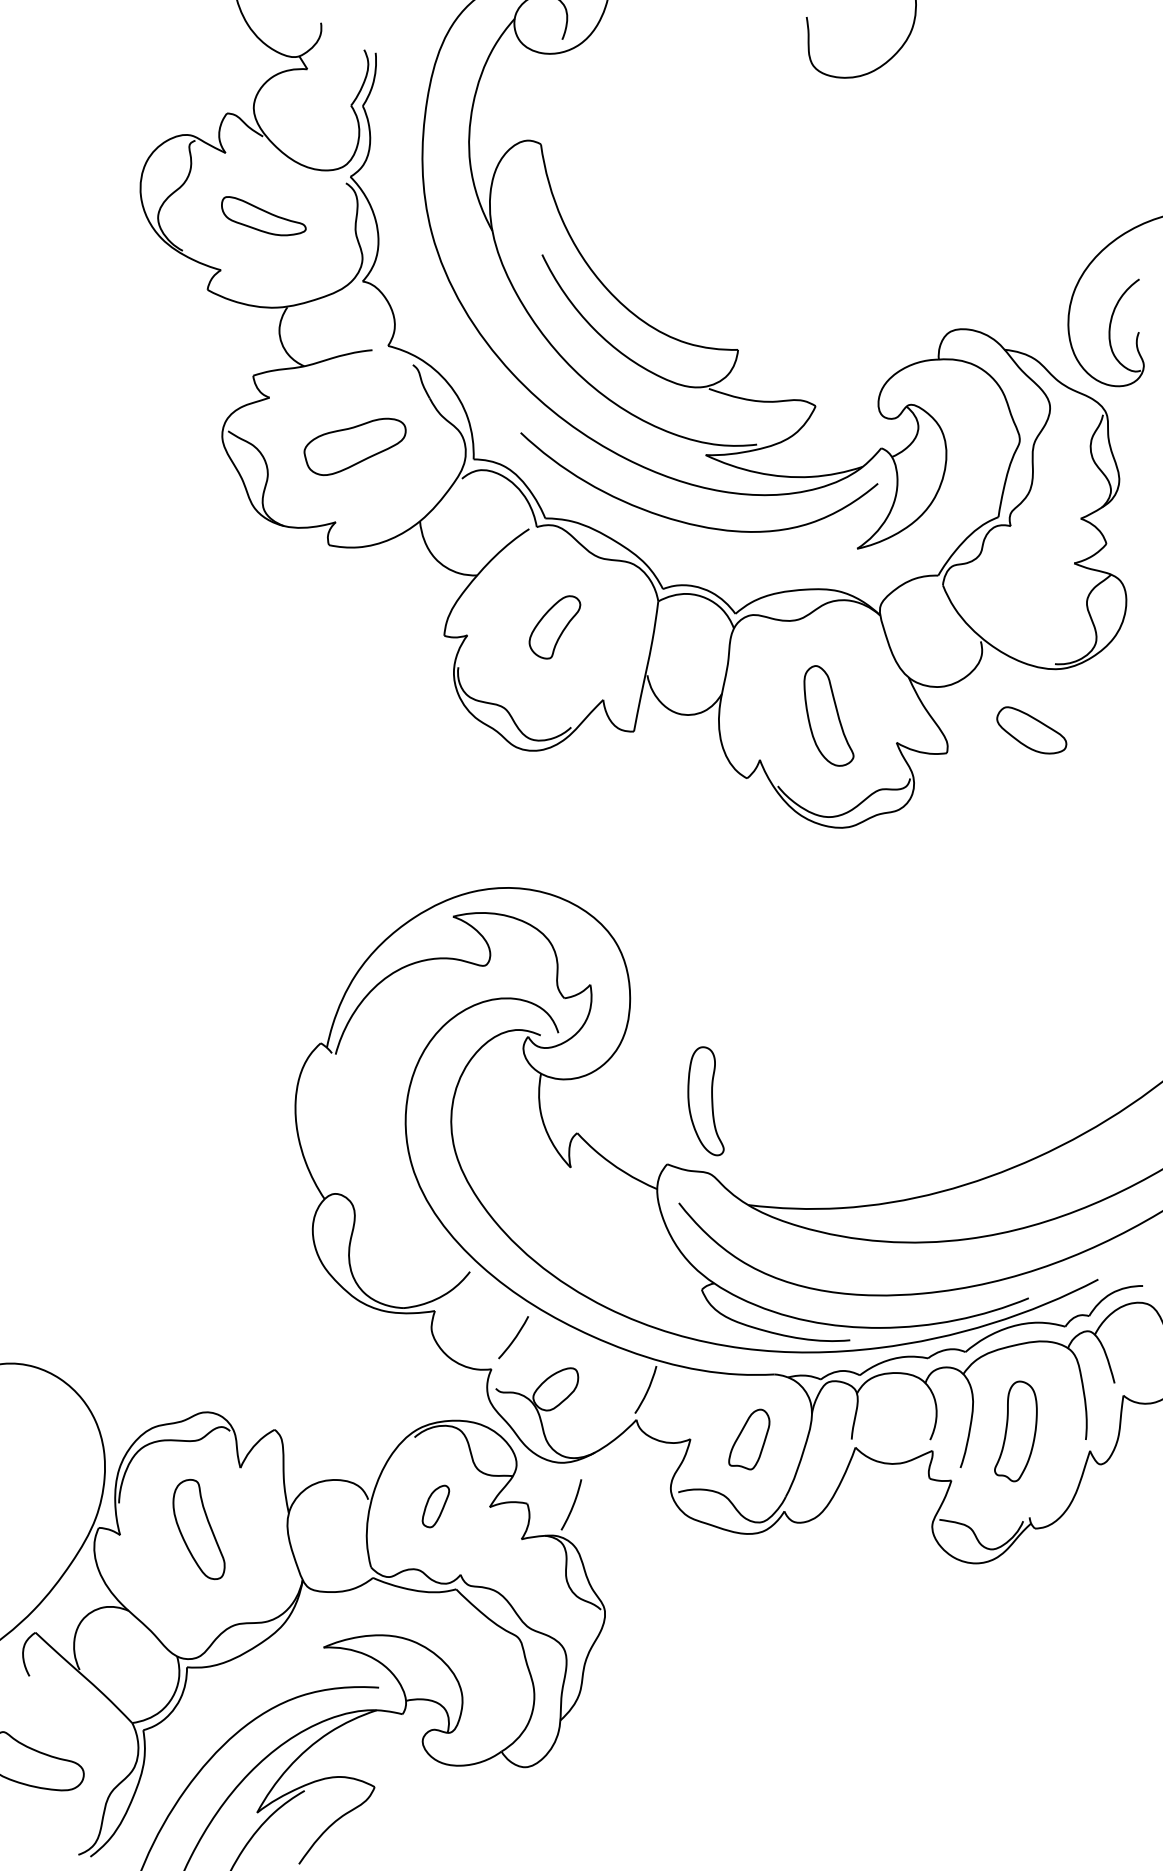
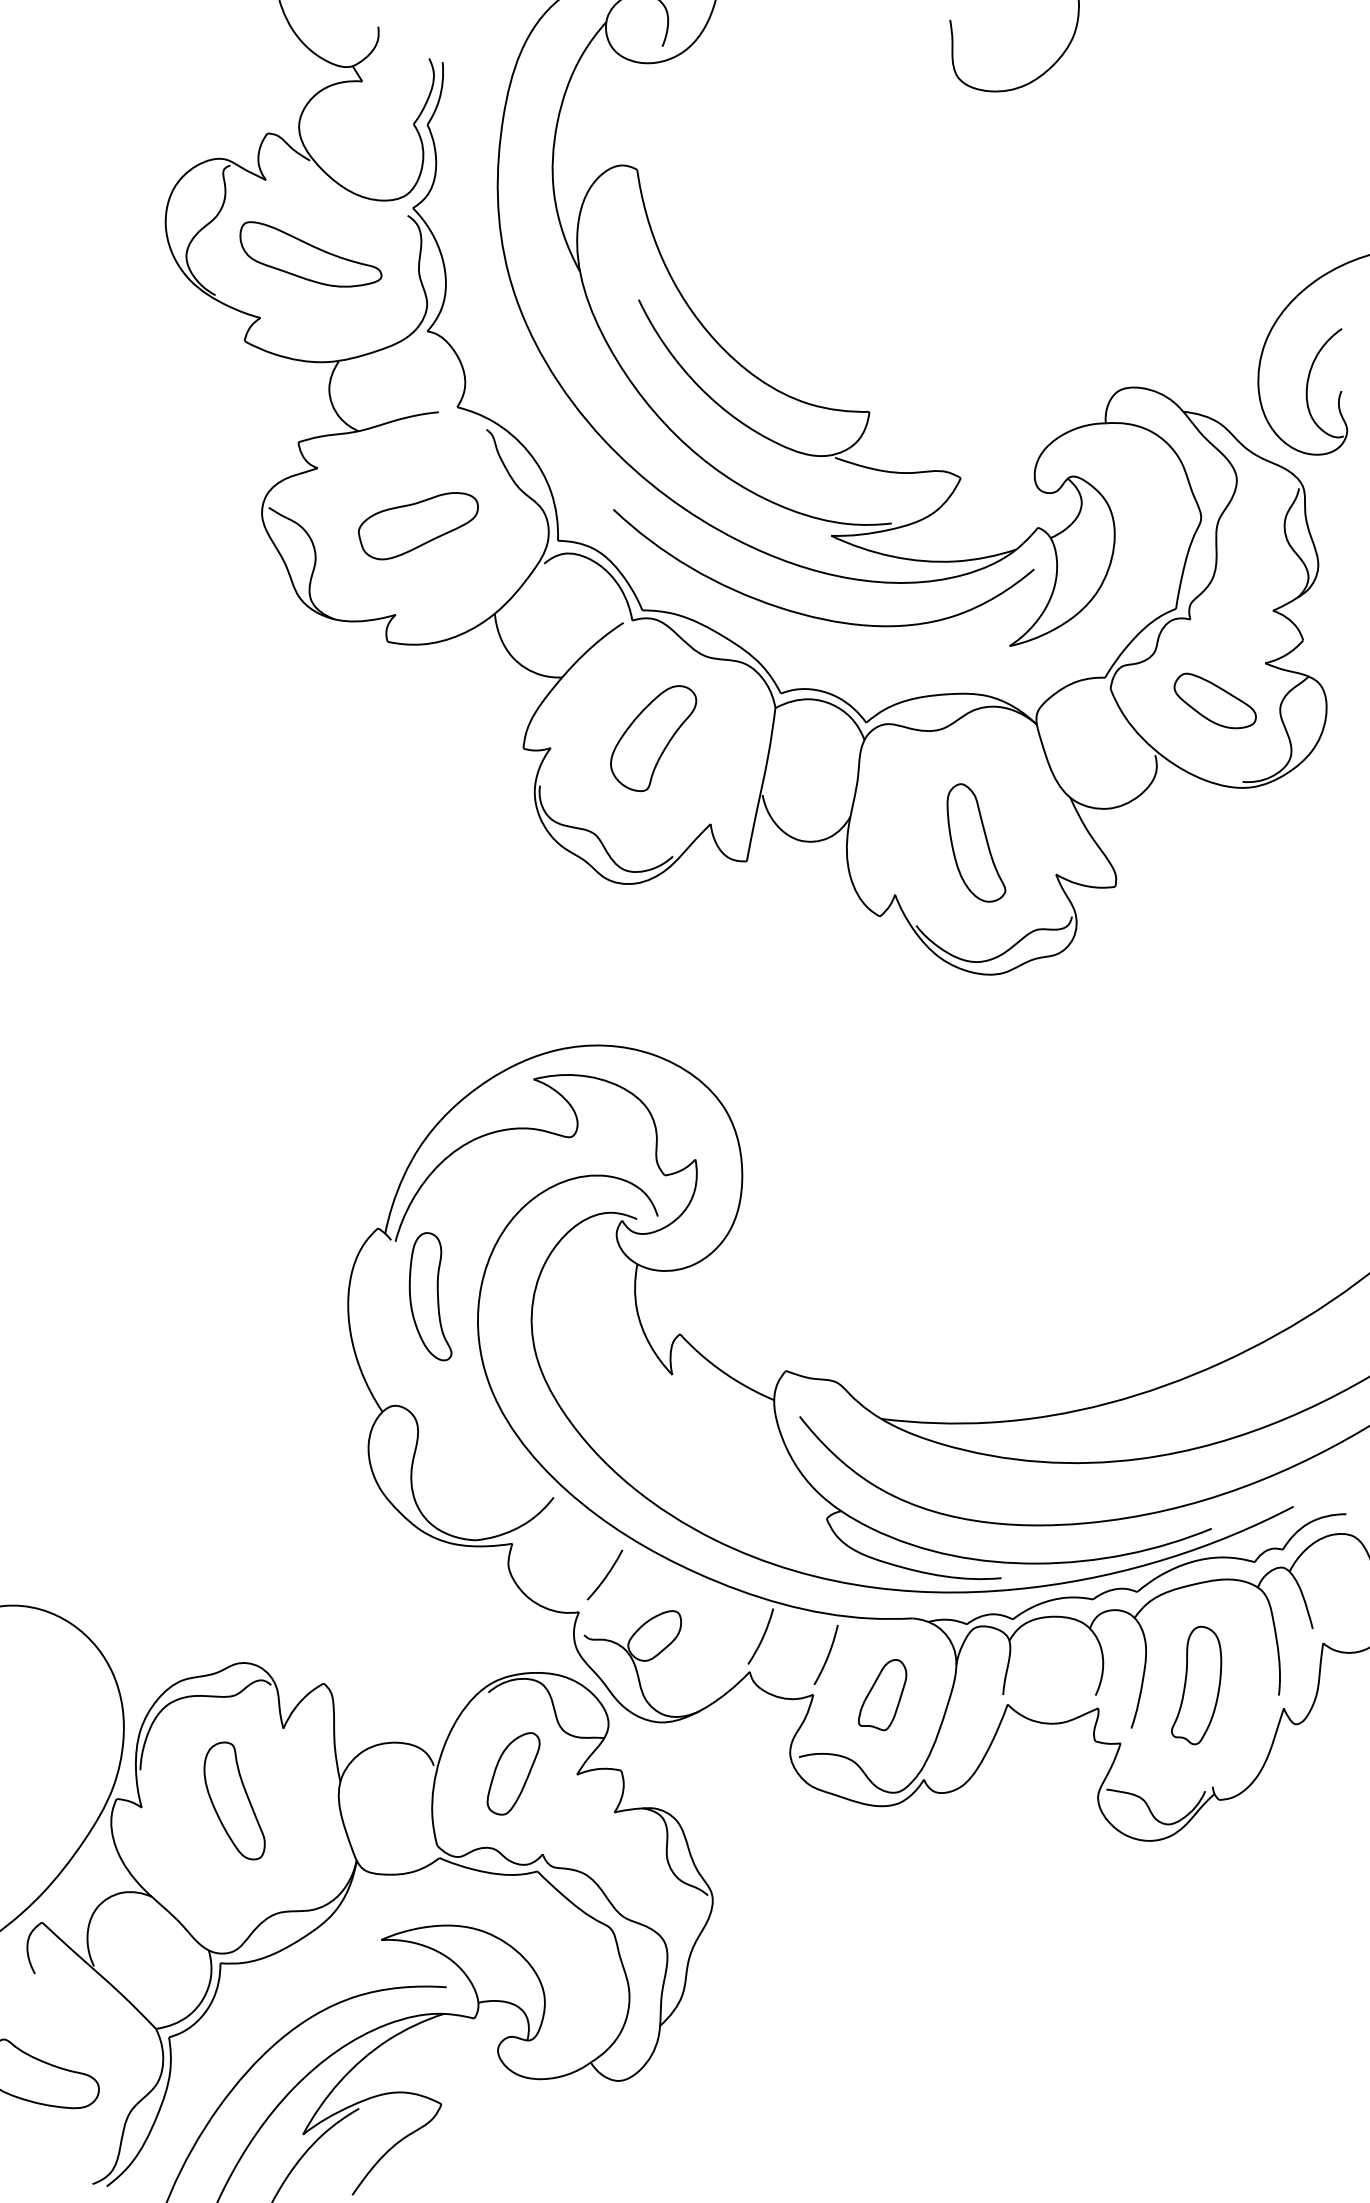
part: (263, 216) -> (310, 254), size x1.43
part: (554, 627) -> (653, 738), size x1.43
part: (1031, 729) -> (1214, 700), moved
part: (705, 1101) -> (430, 1296), moved
curve: (572, 1504) -> (827, 1654), moved
part: (435, 1506) -> (513, 1773), size x1.67

